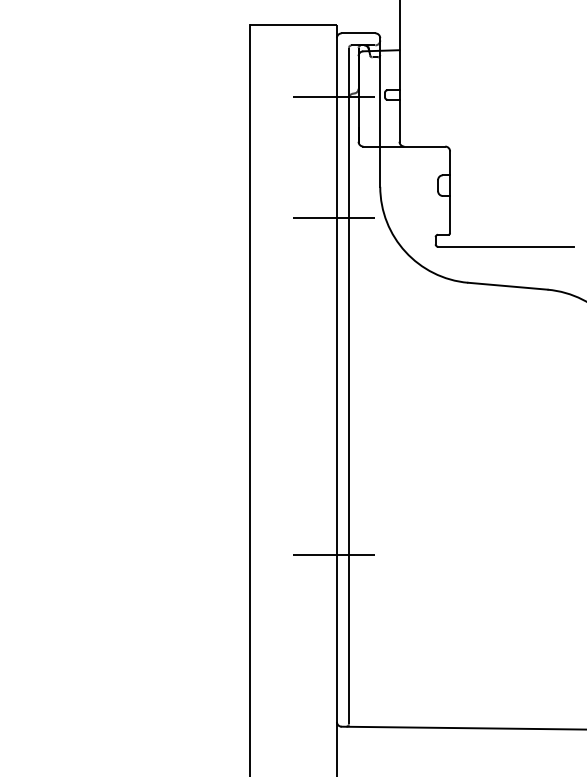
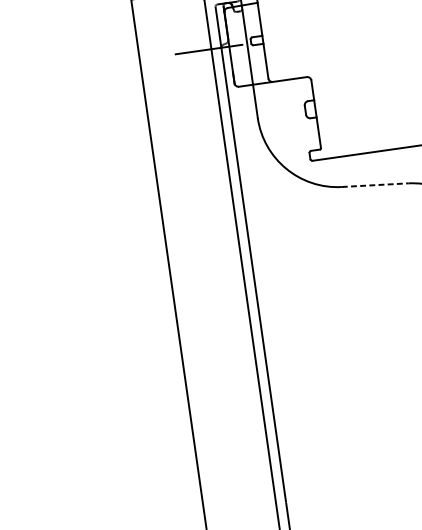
line: (333, 217) -> (222, 148), removed
line: (507, 286) -> (374, 185), solid -> dashed
line: (333, 555) -> (262, 428), removed

